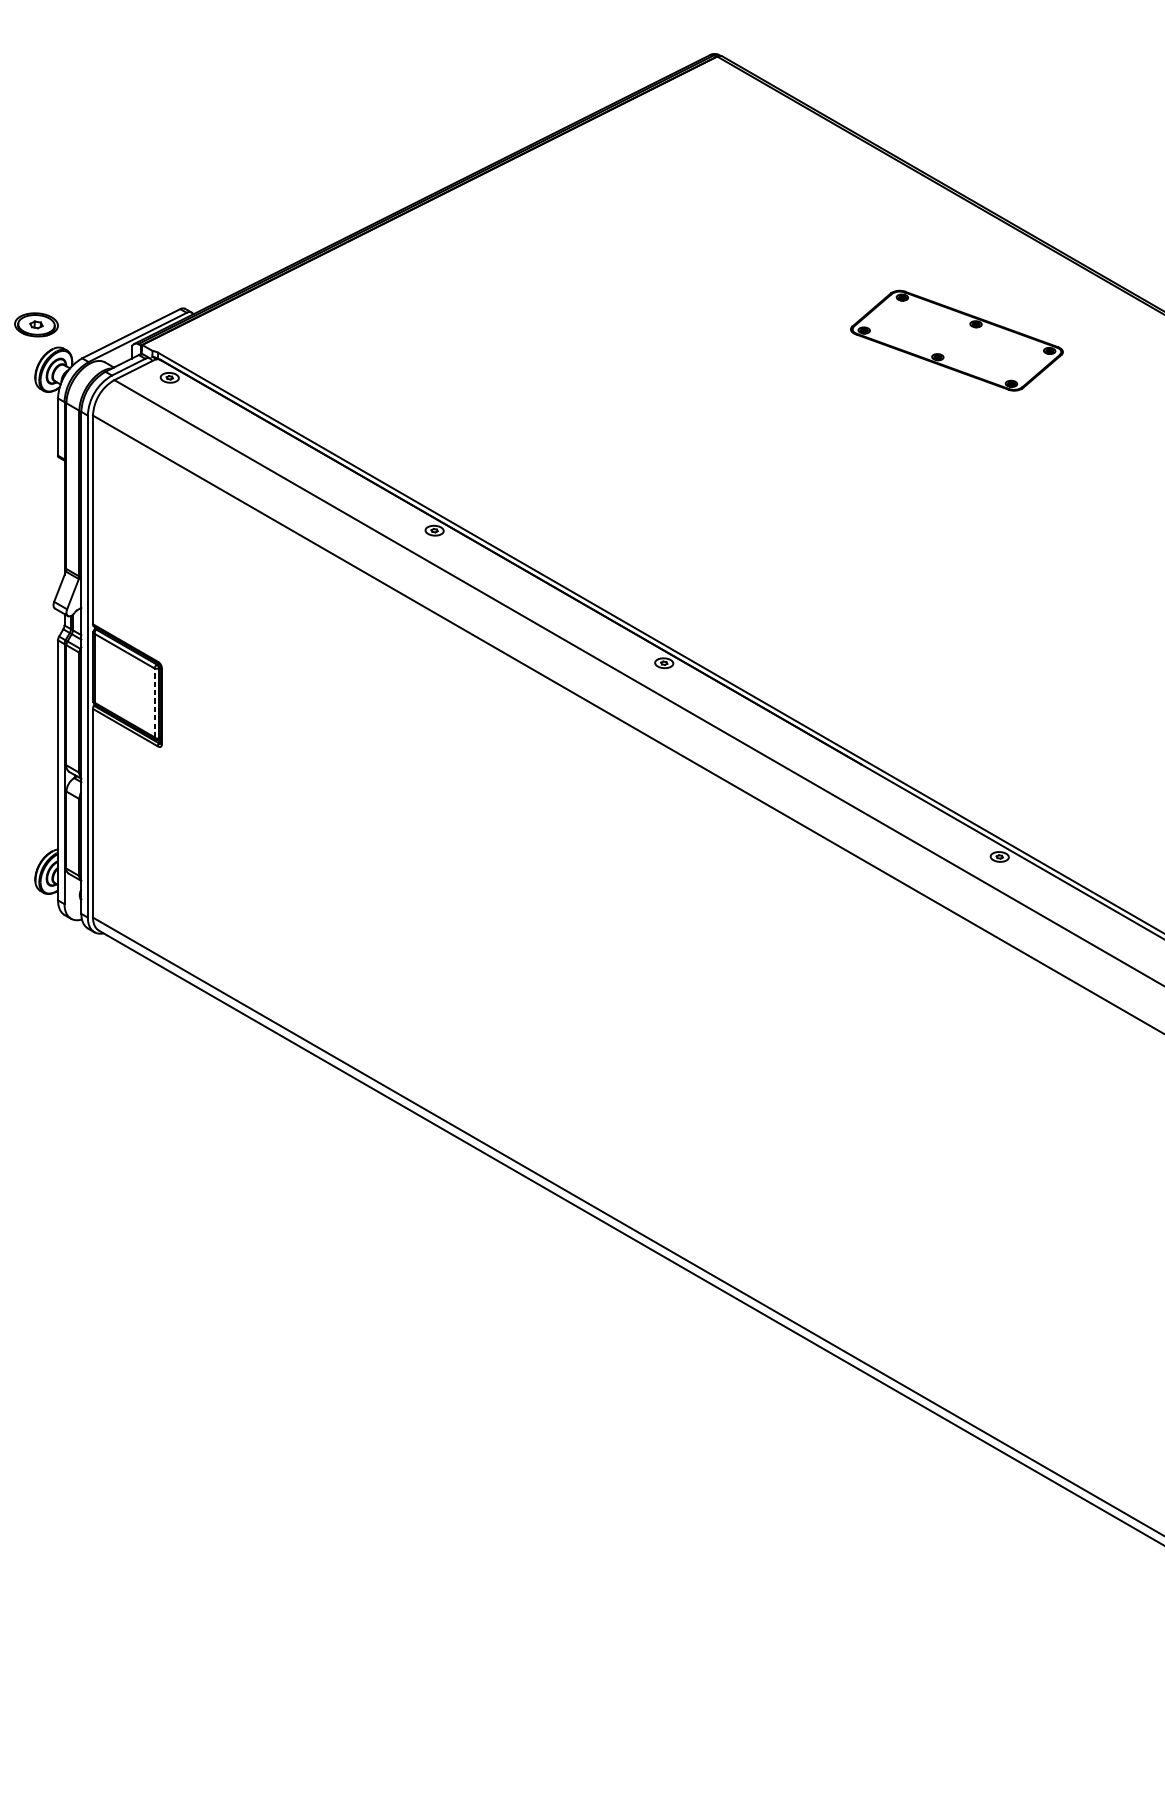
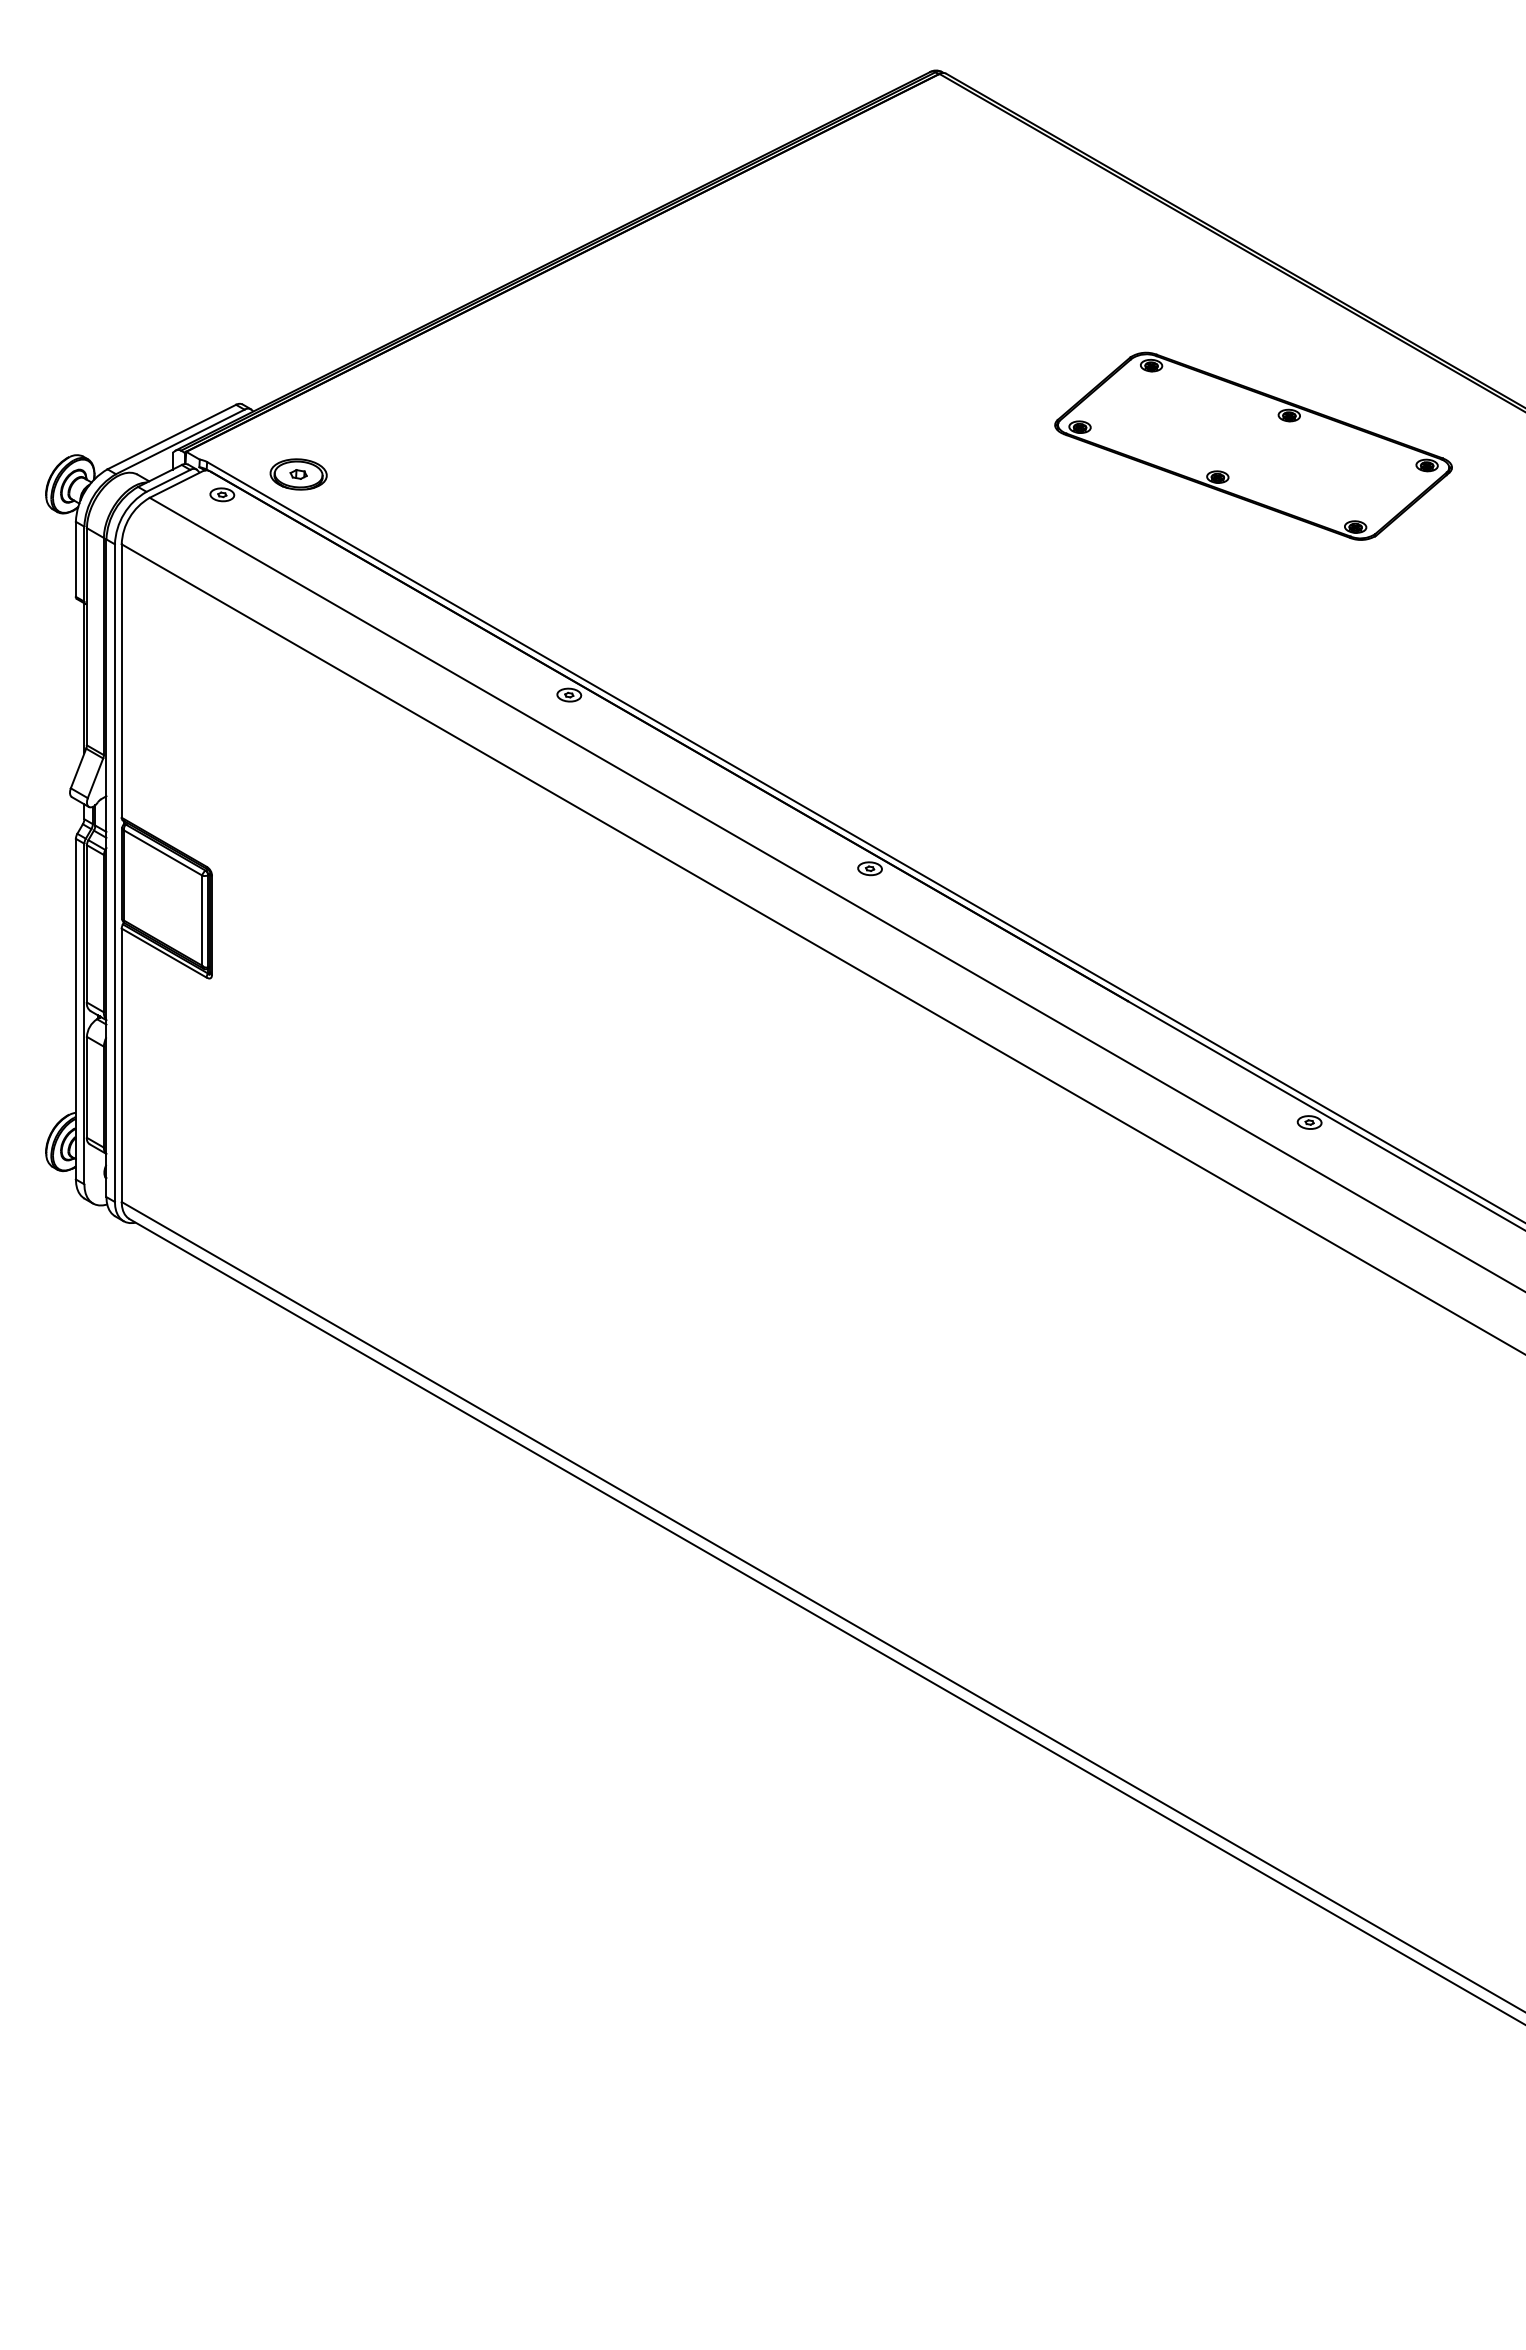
part: (36, 324) -> (298, 474), moved
part: (956, 340) -> (1253, 445), size x1.43
line: (154, 702) -> (202, 920), dashed -> solid

